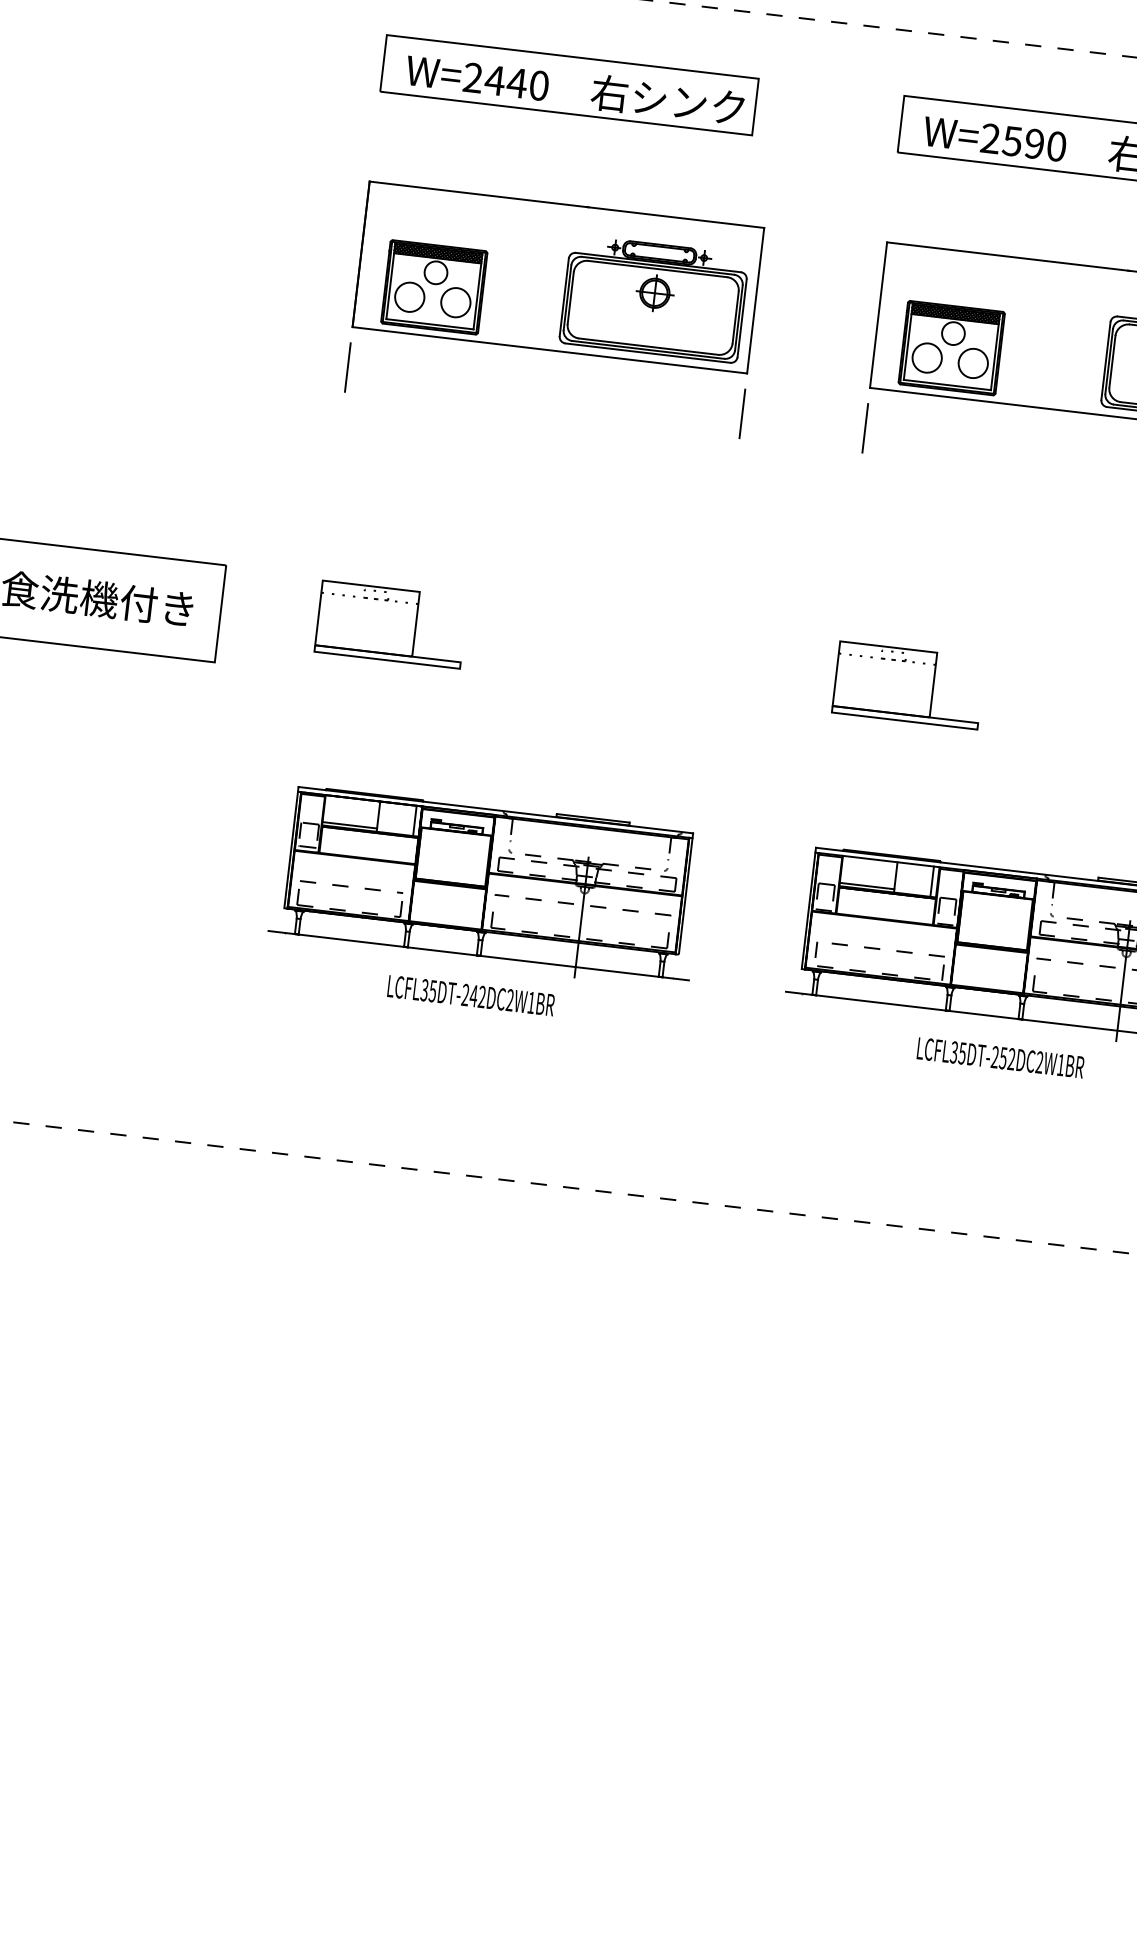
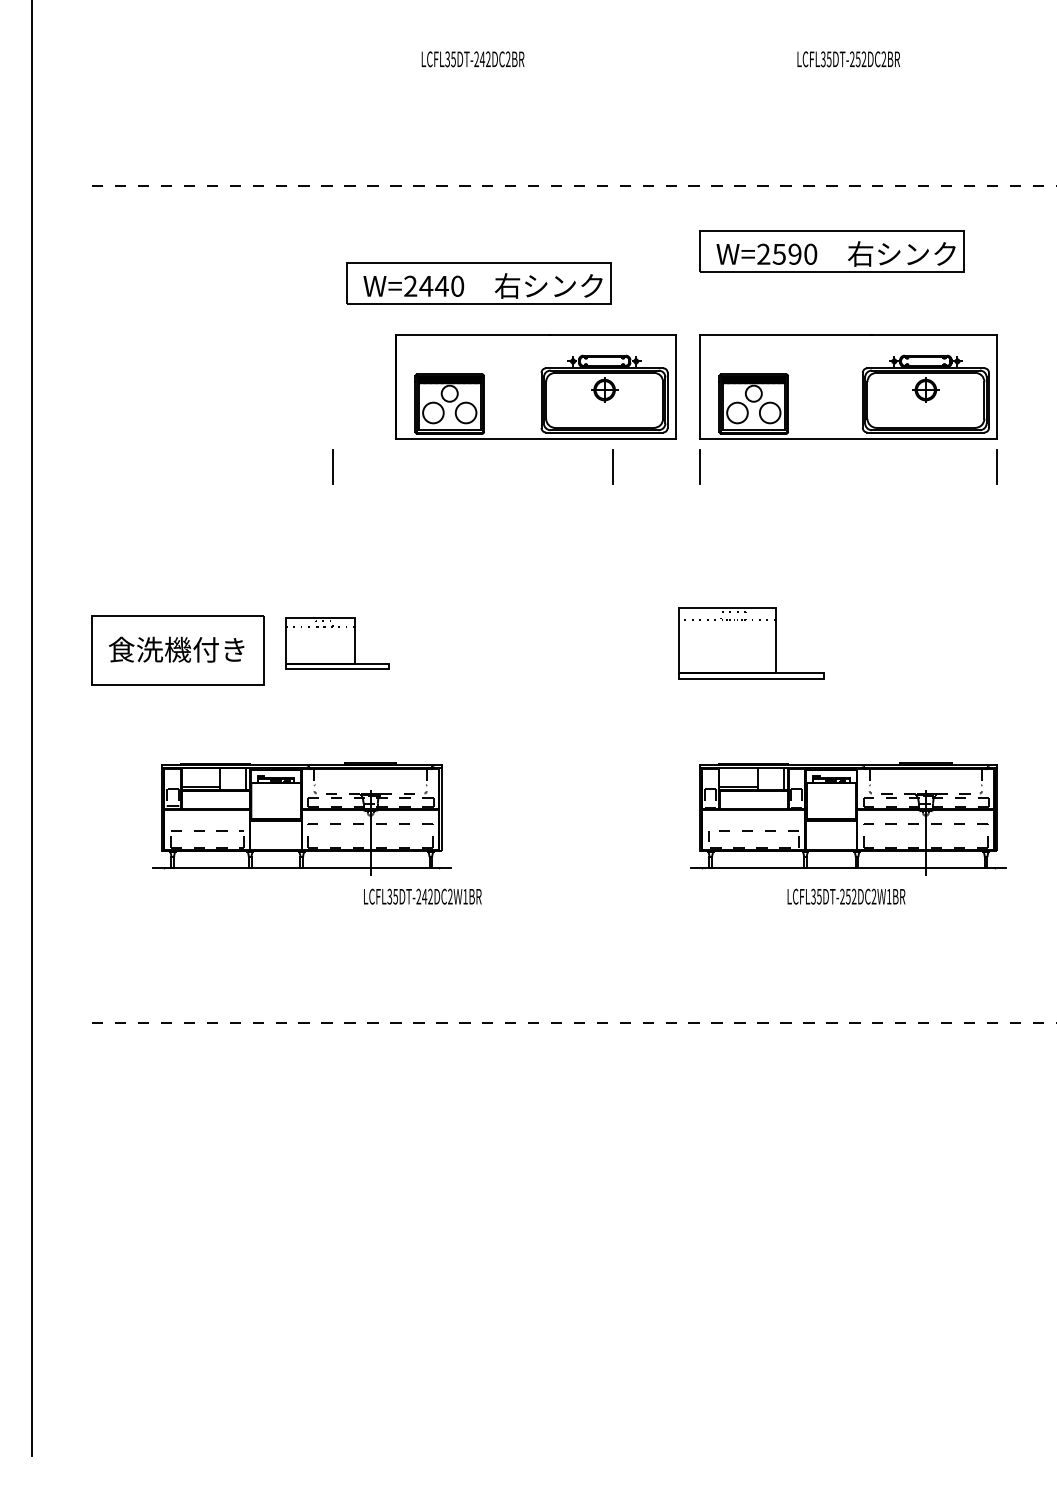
part: (569, 85) -> (478, 283), moved
part: (558, 276) -> (535, 386), moved
part: (391, 624) -> (337, 643), moved
part: (908, 685) -> (751, 643), size x1.4
part: (486, 885) -> (301, 818), moved
text: (470, 995) -> (422, 896), moved

